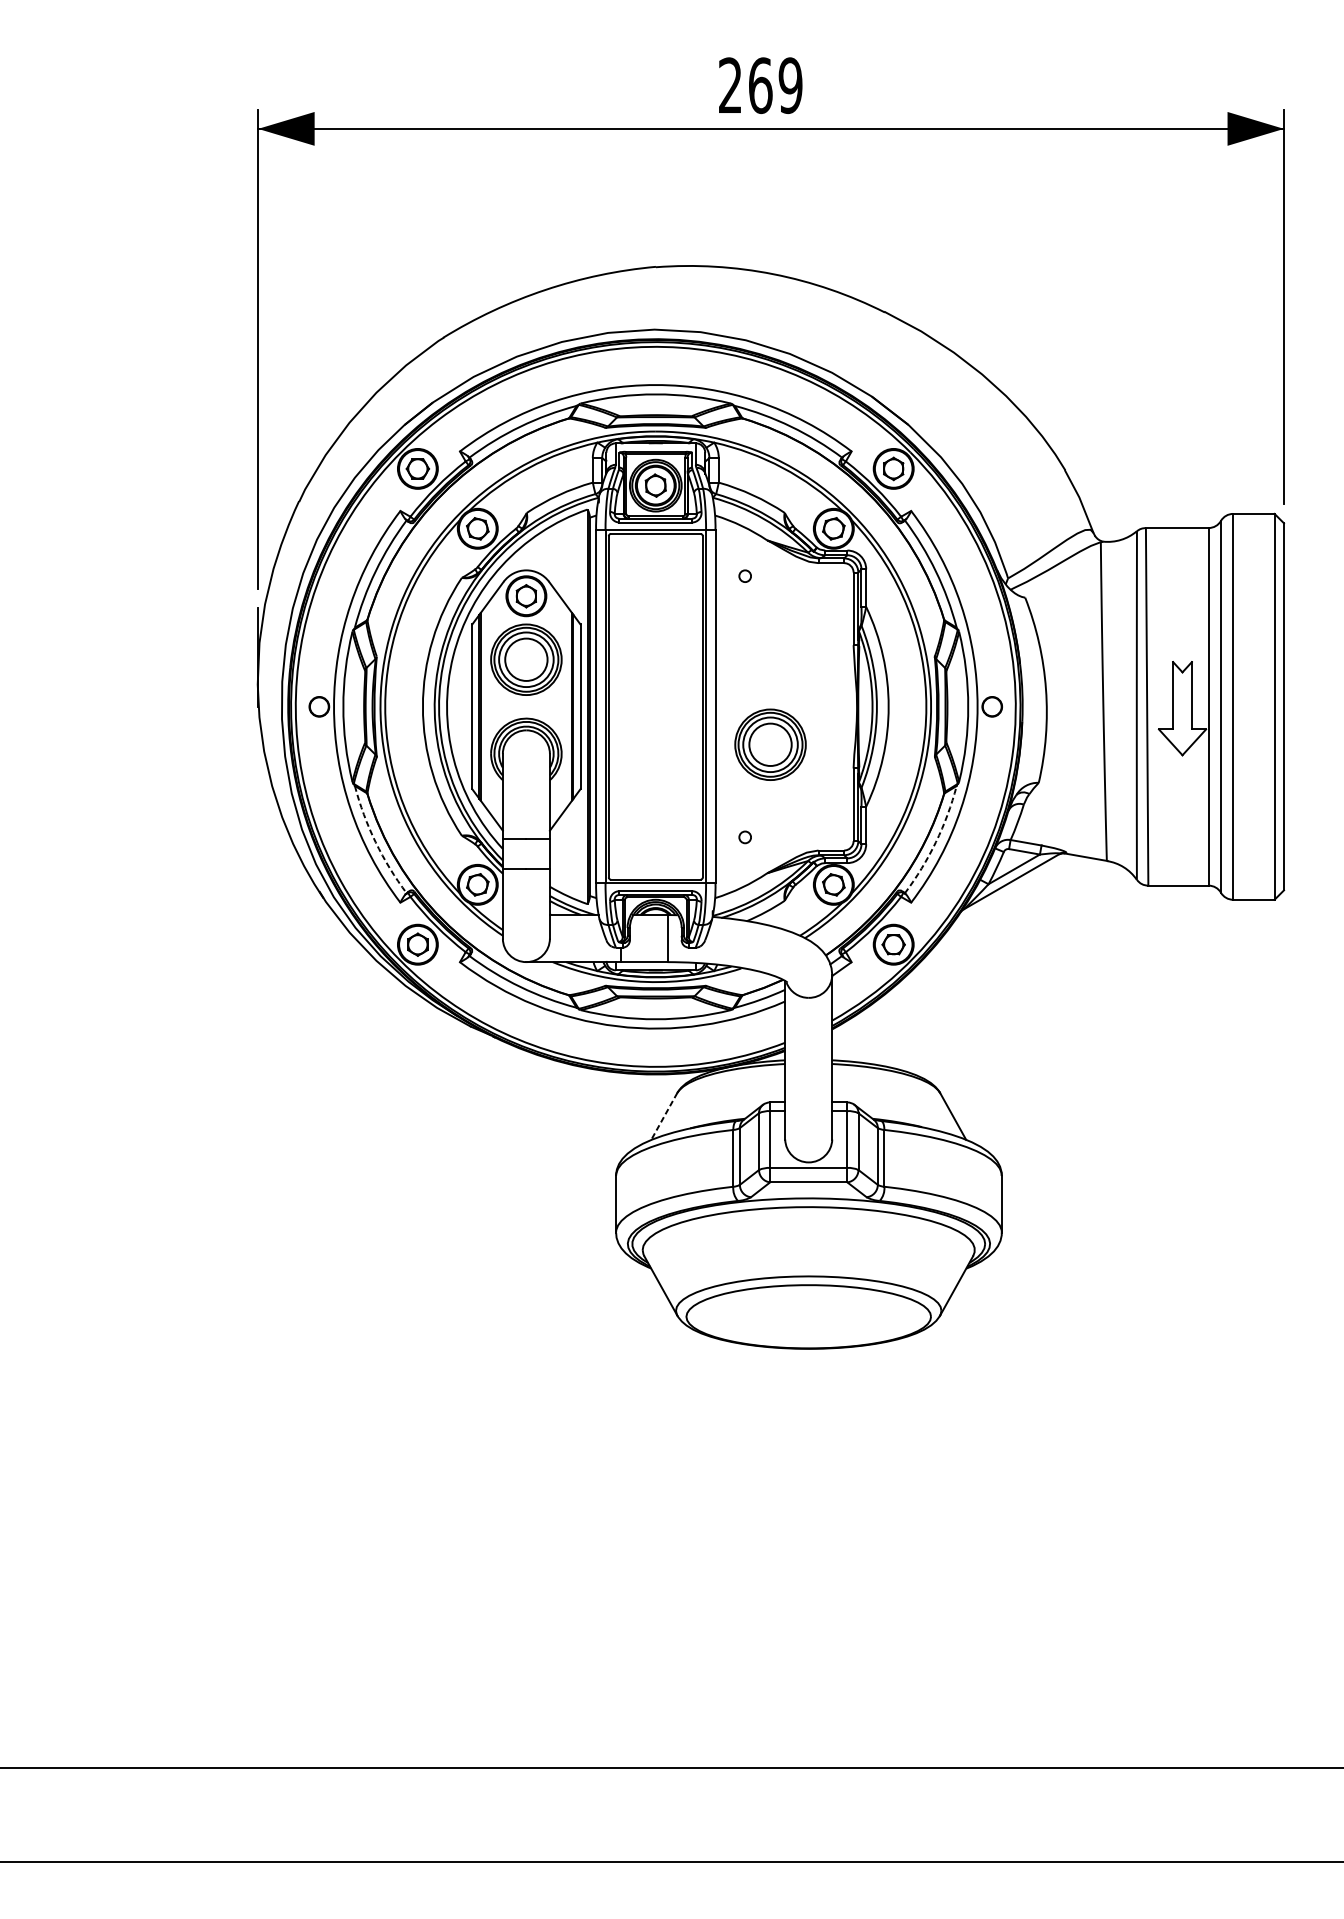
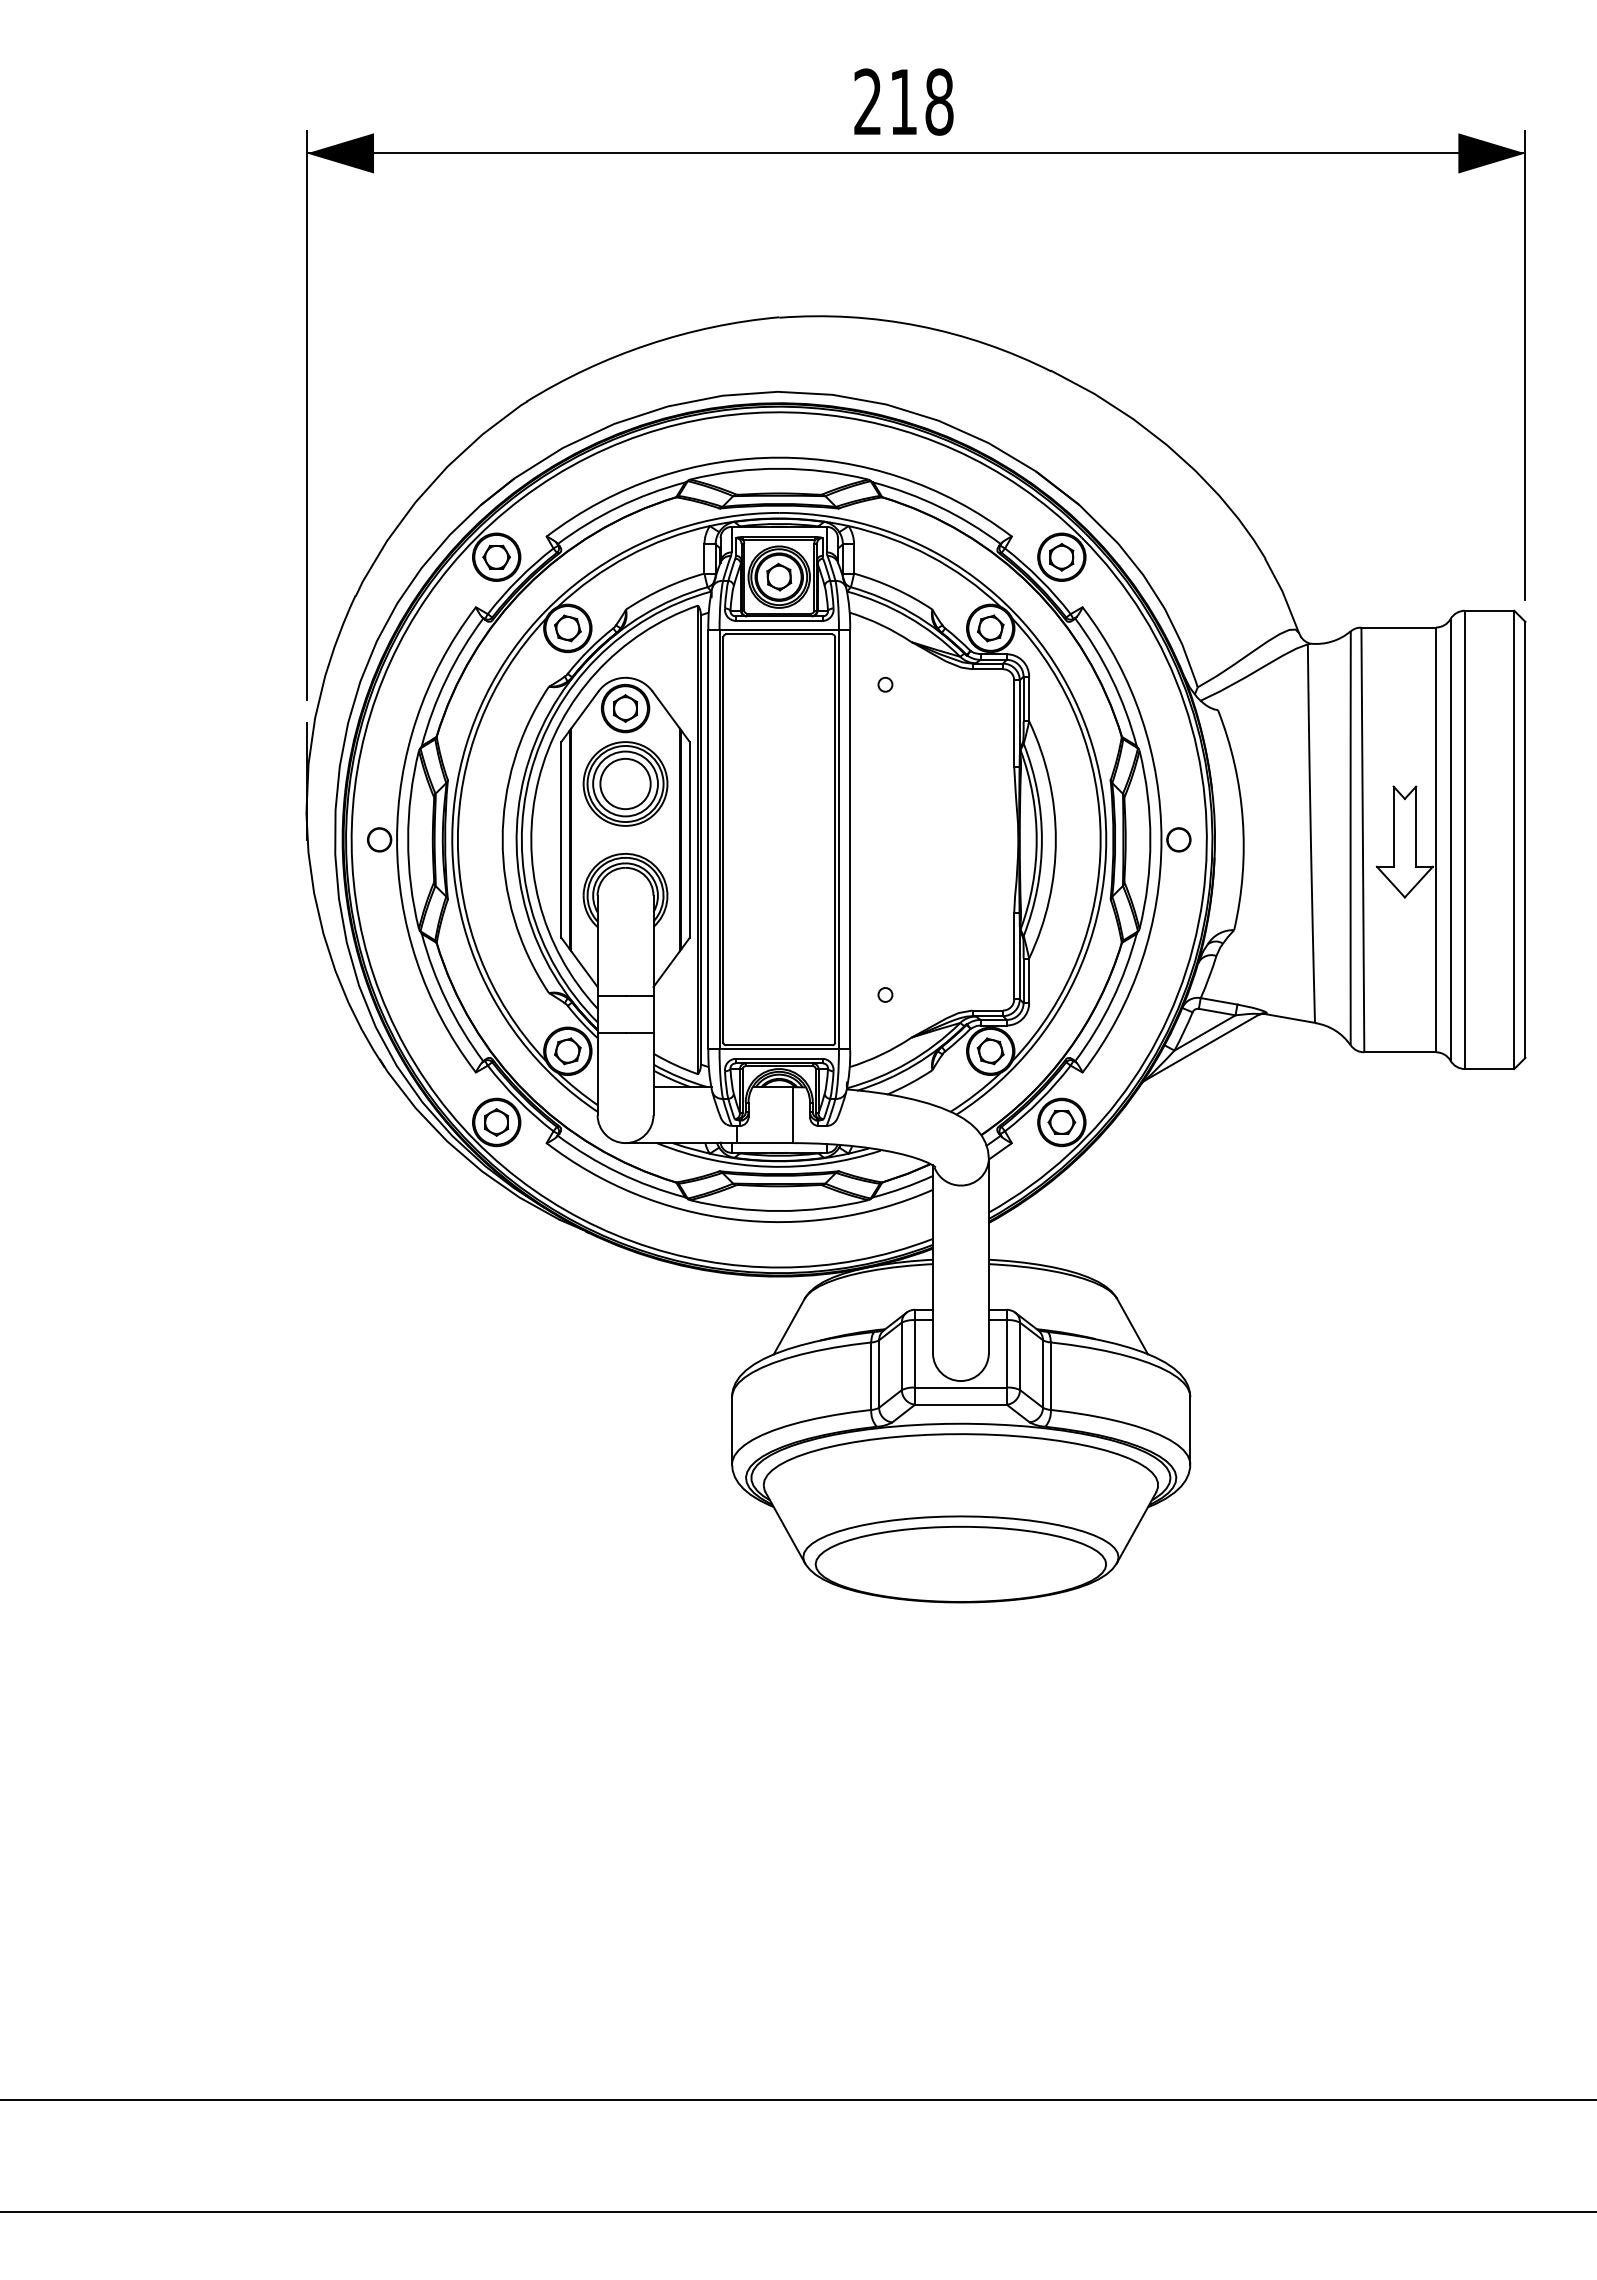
text: (775, 85) -> (921, 101), 269 -> 218
part: (770, 744) -> (915, 884), removed
arc: (375, 842) -> (446, 1000), dashed -> solid
arc: (936, 842) -> (1112, 1000), dashed -> solid
line: (664, 1116) -> (789, 1326), dashed -> solid

